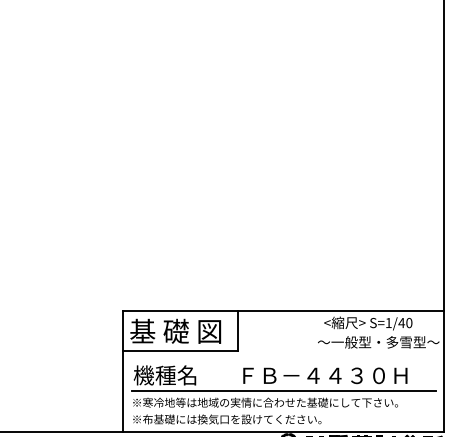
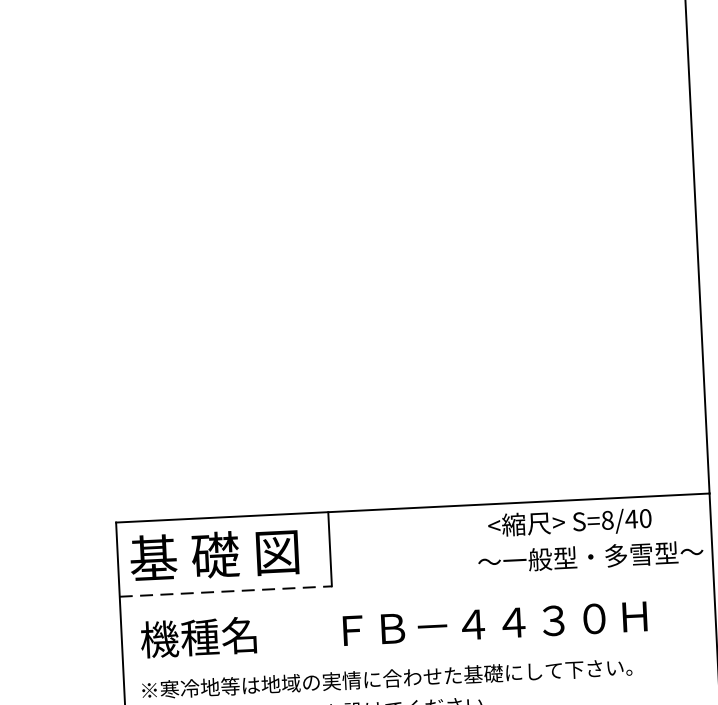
text: (388, 323) -> (607, 521), S=1/40 -> S=8/40
line: (181, 351) -> (227, 591), solid -> dashed
line: (283, 391) -> (419, 656), removed

